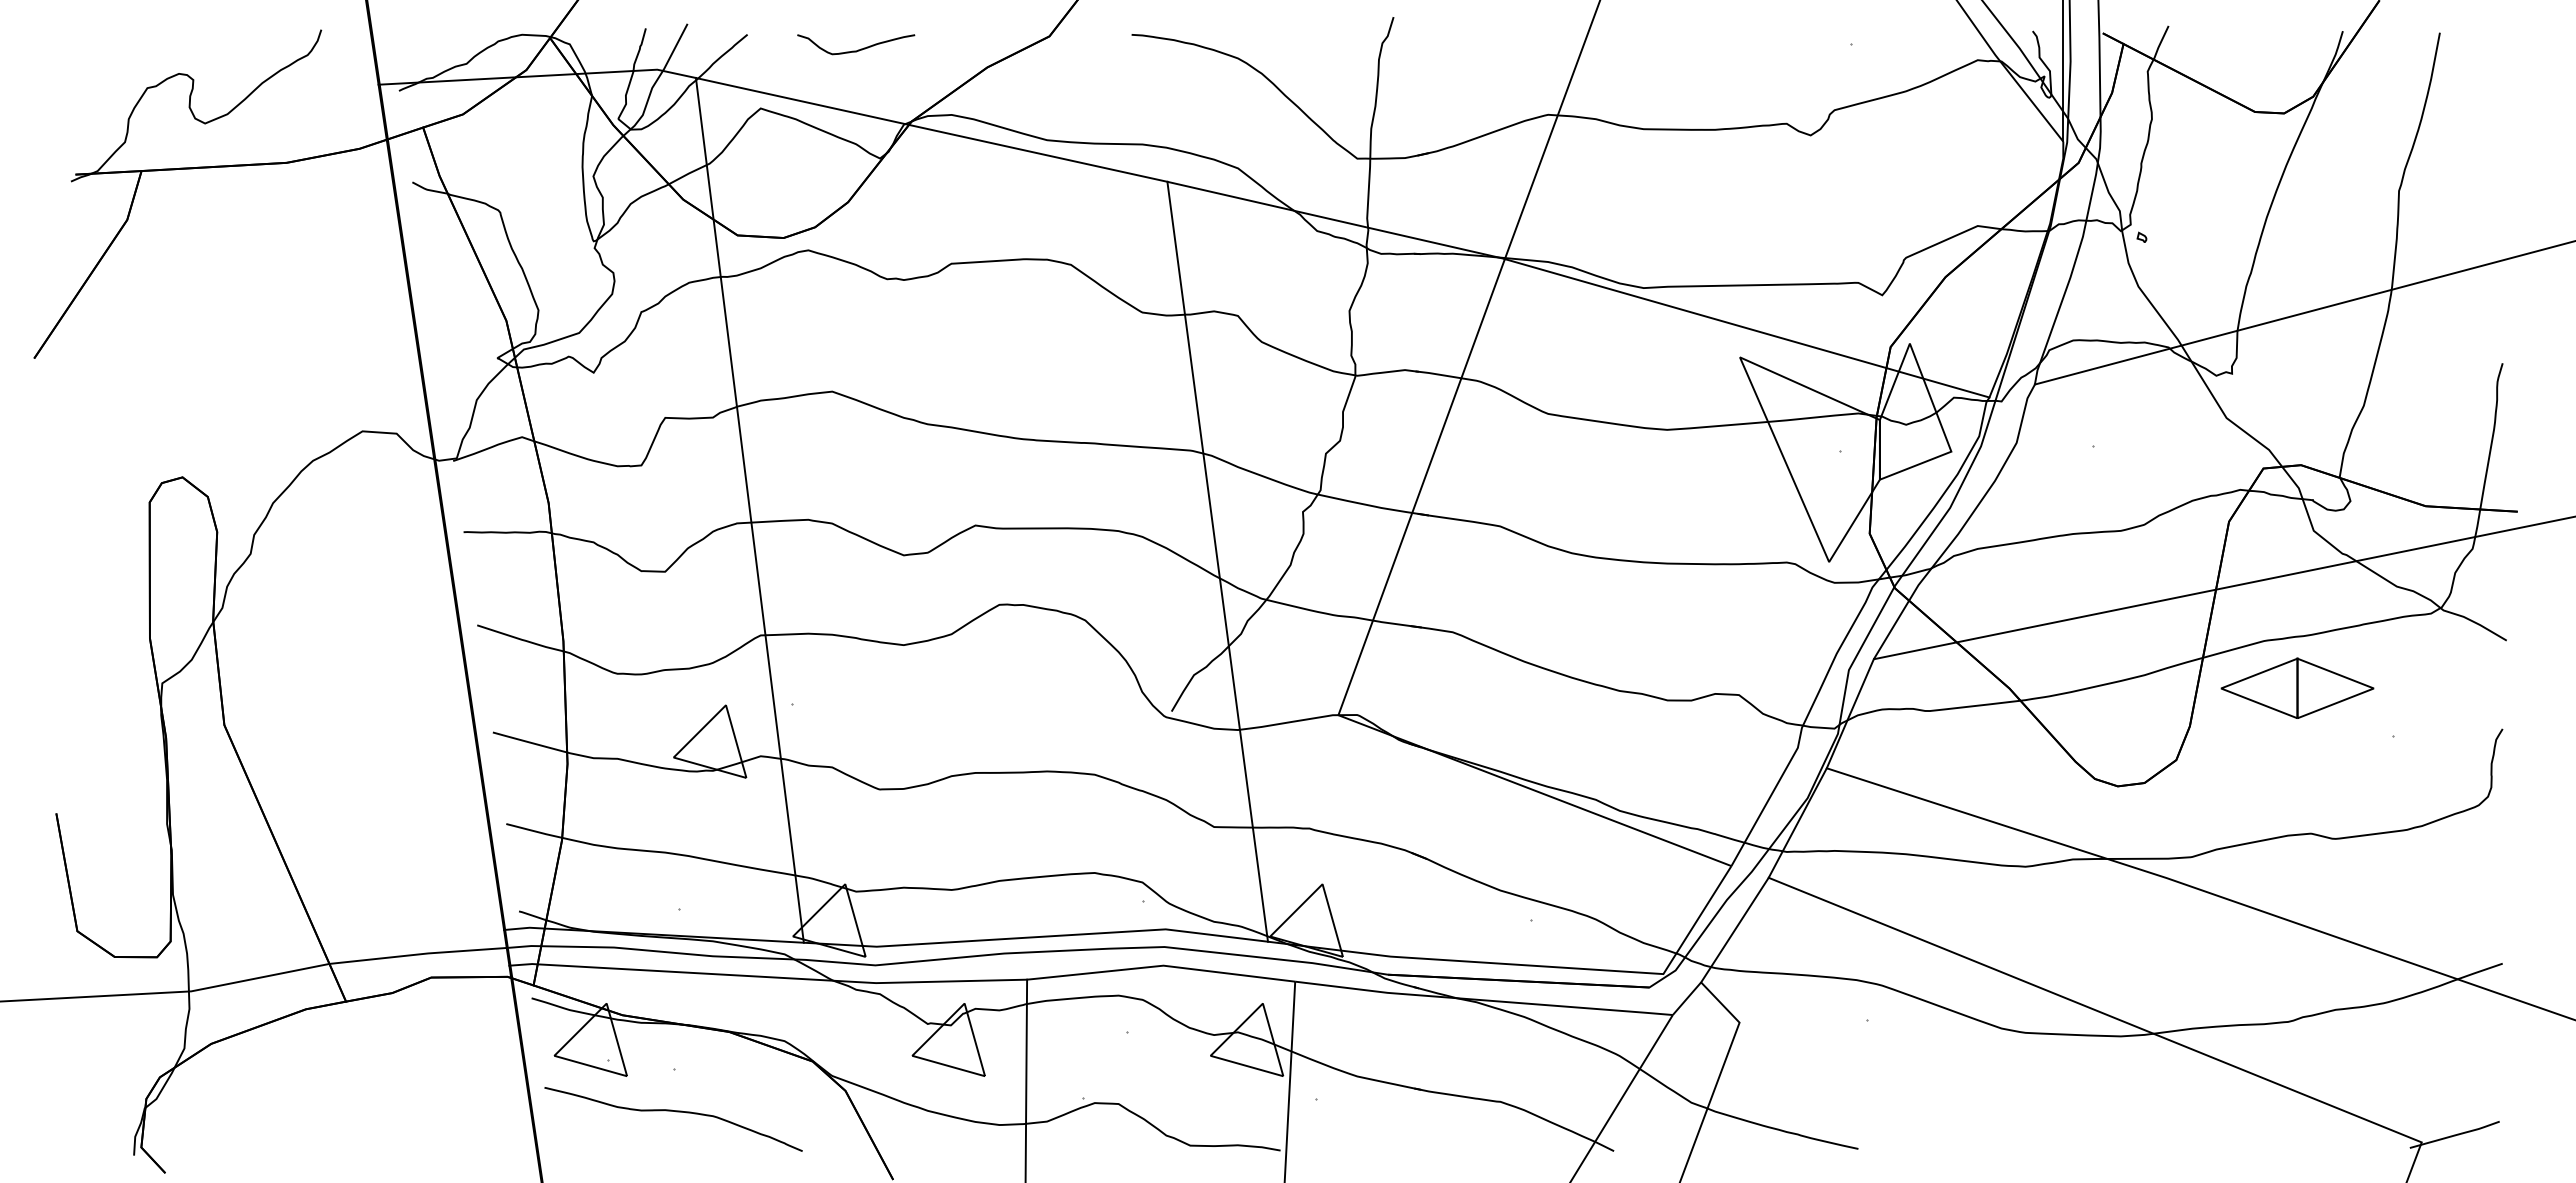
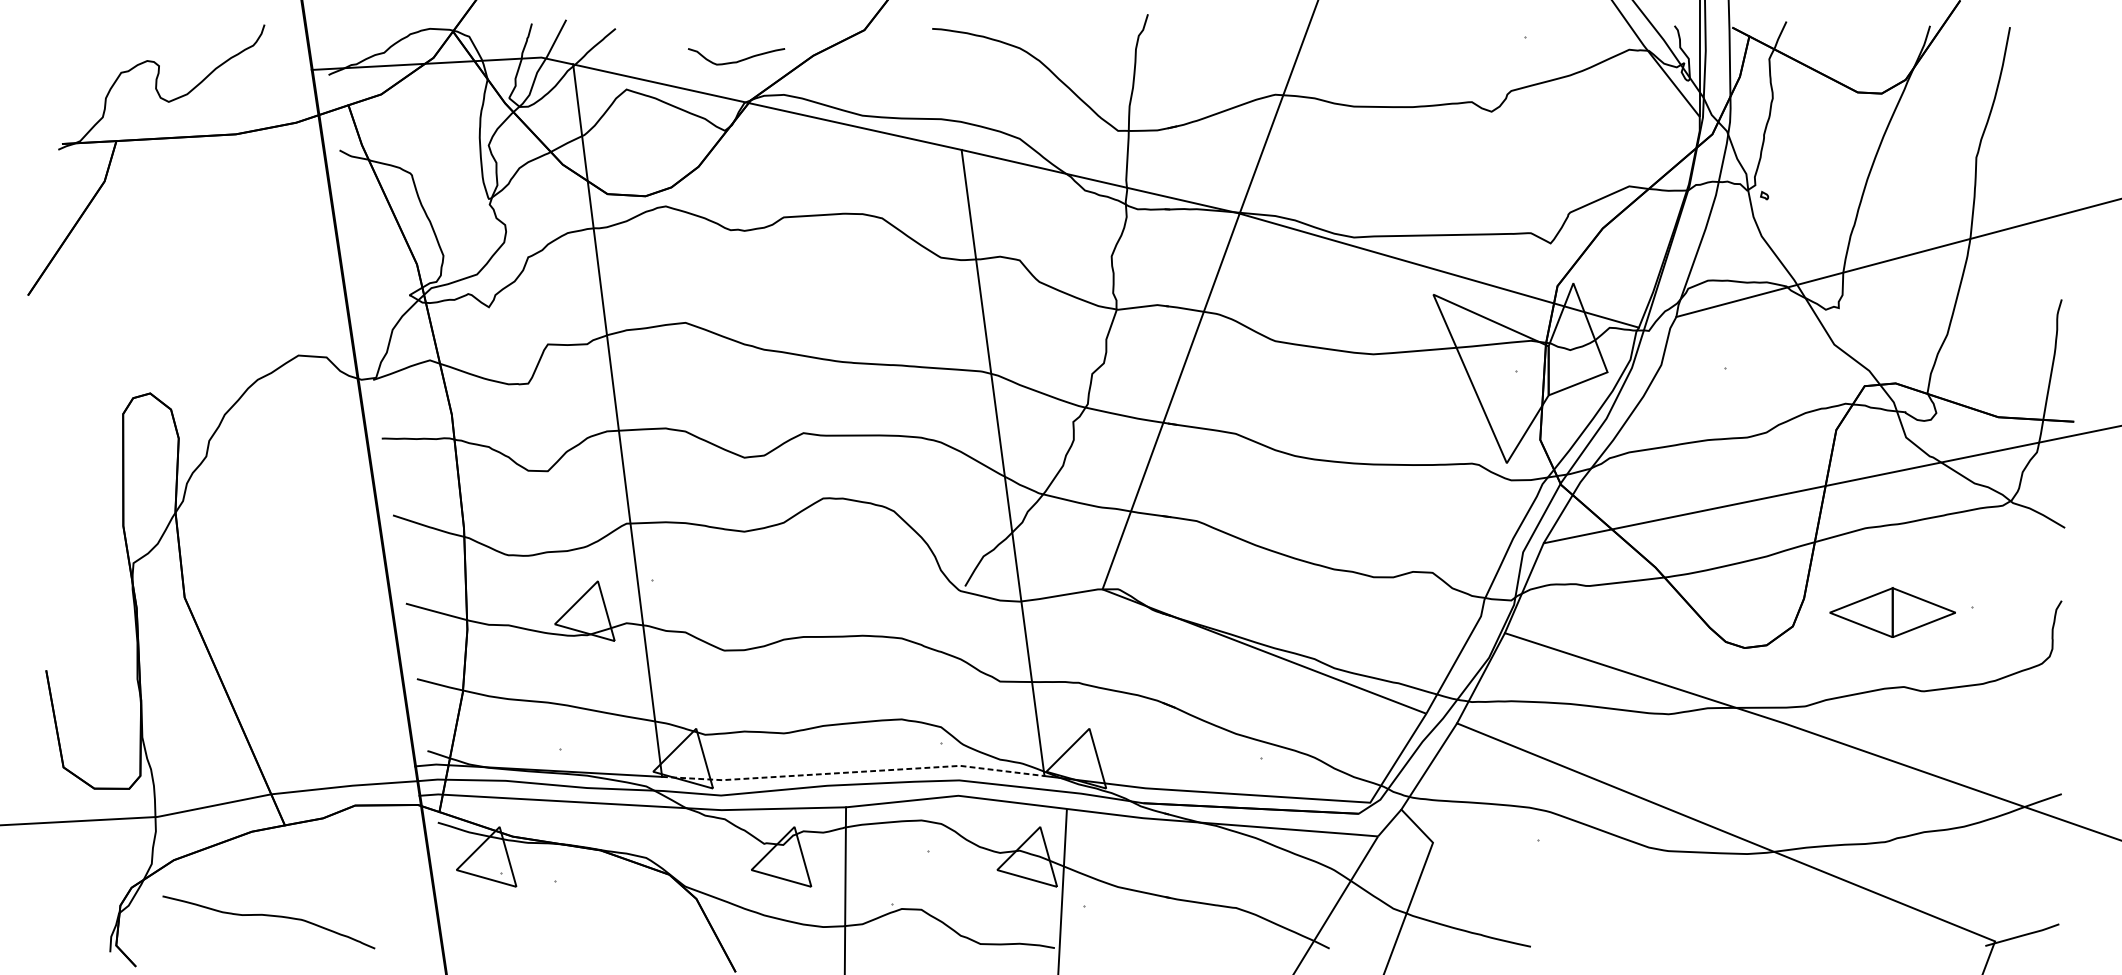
curve: (858, 49) -> (738, 60), moved
part: (2297, 687) -> (1892, 611), moved
line: (1036, 937) -> (853, 772), solid -> dashed
curve: (676, 1112) -> (271, 916), moved

